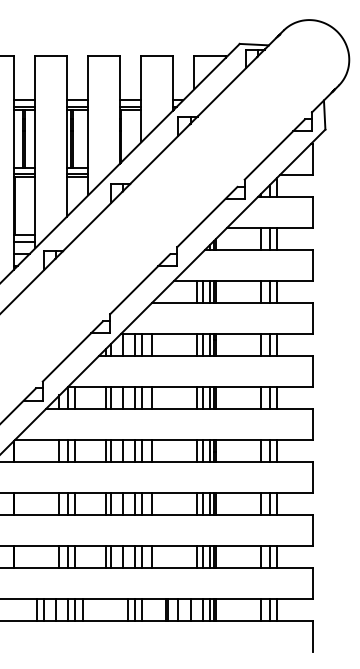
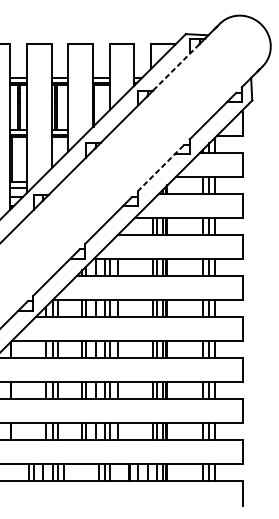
line: (227, 87) -> (176, 67), solid -> dashed
line: (207, 216) -> (160, 167), solid -> dashed

